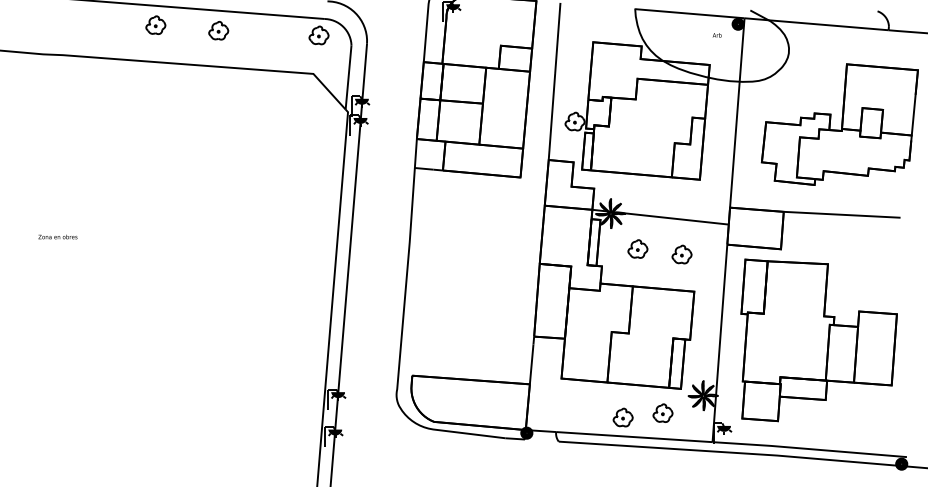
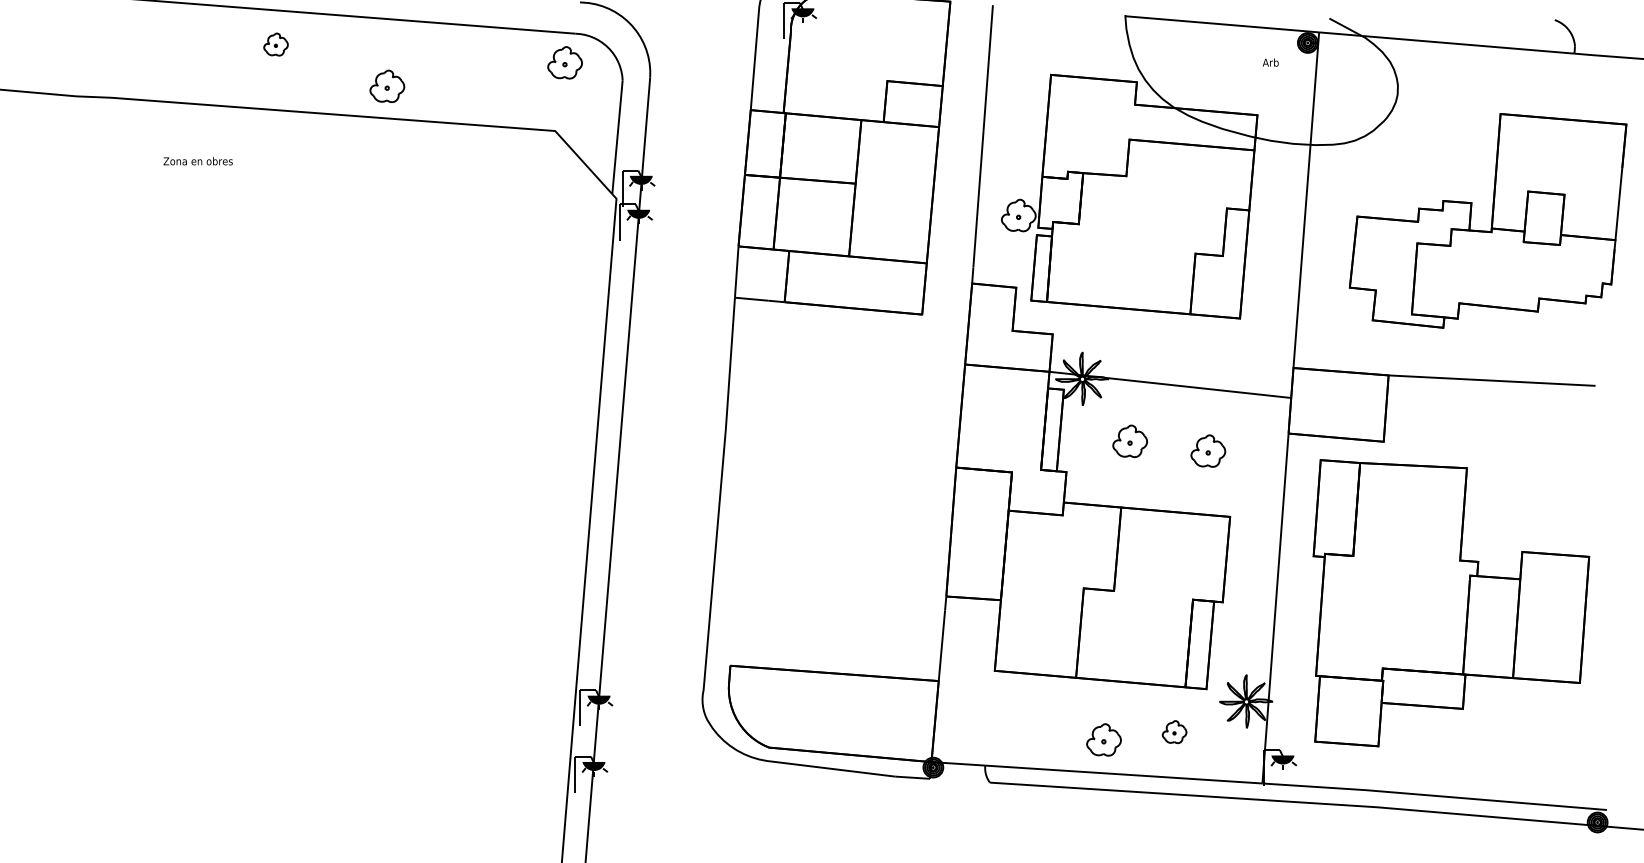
part: (155, 24) -> (275, 43), size x0.7
part: (218, 30) -> (386, 85), moved
text: (57, 236) -> (197, 160), moved
part: (662, 412) -> (1173, 730), size x0.7

